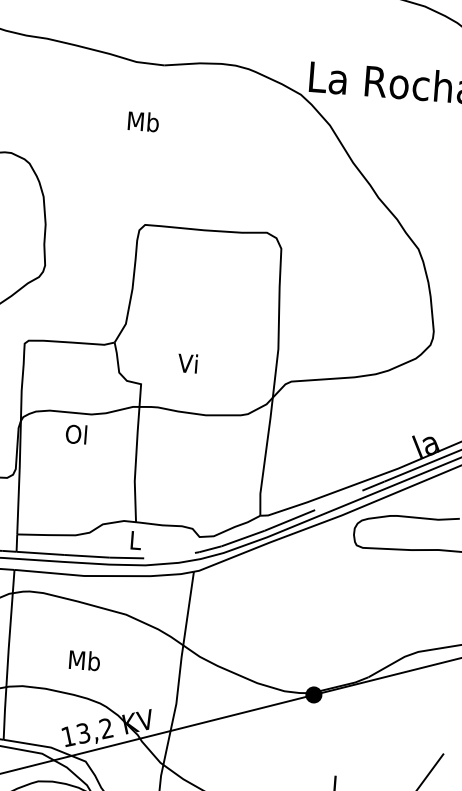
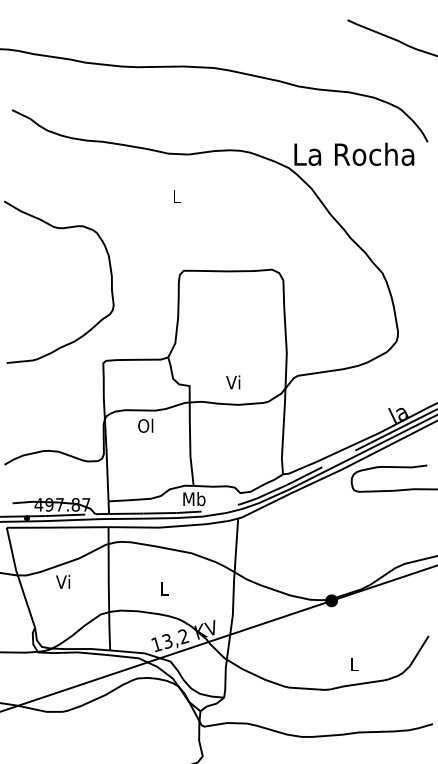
text: (143, 121) -> (176, 196), Mb -> L
text: (188, 363) -> (233, 382), moved
text: (135, 540) -> (194, 499), L -> Mb
text: (85, 660) -> (164, 588), Mb -> L

